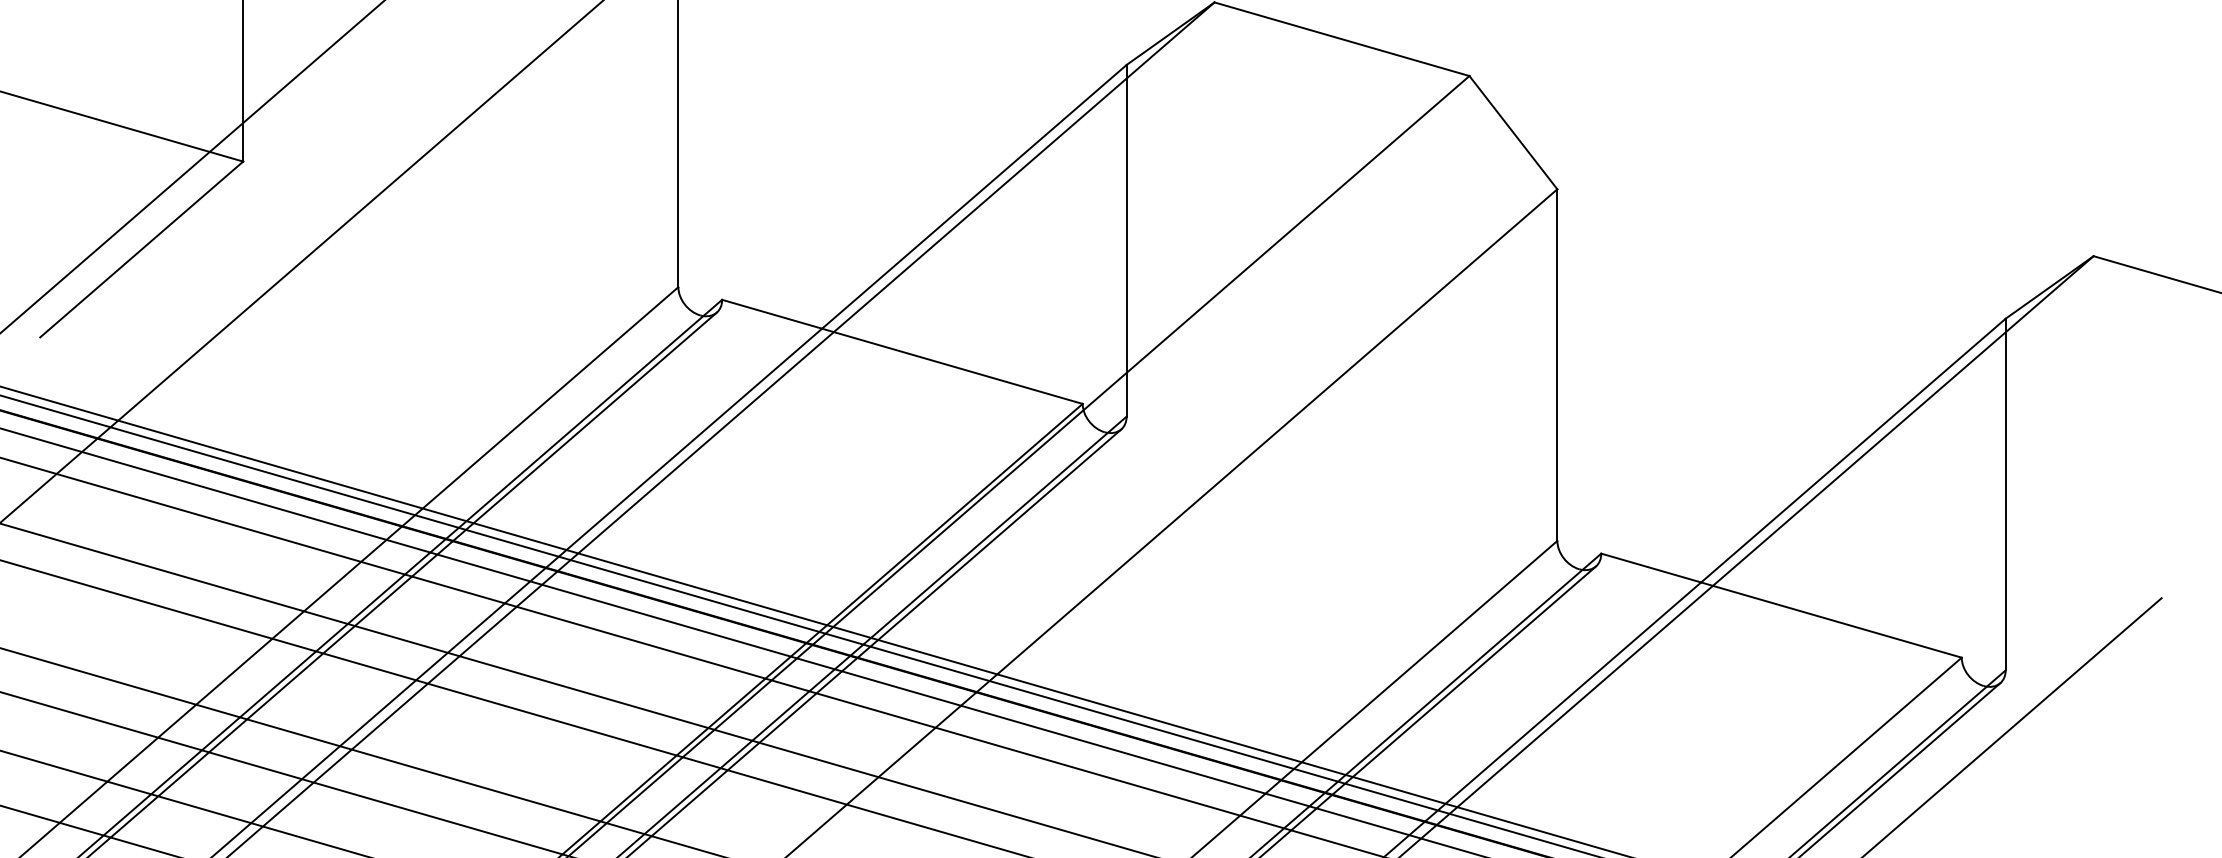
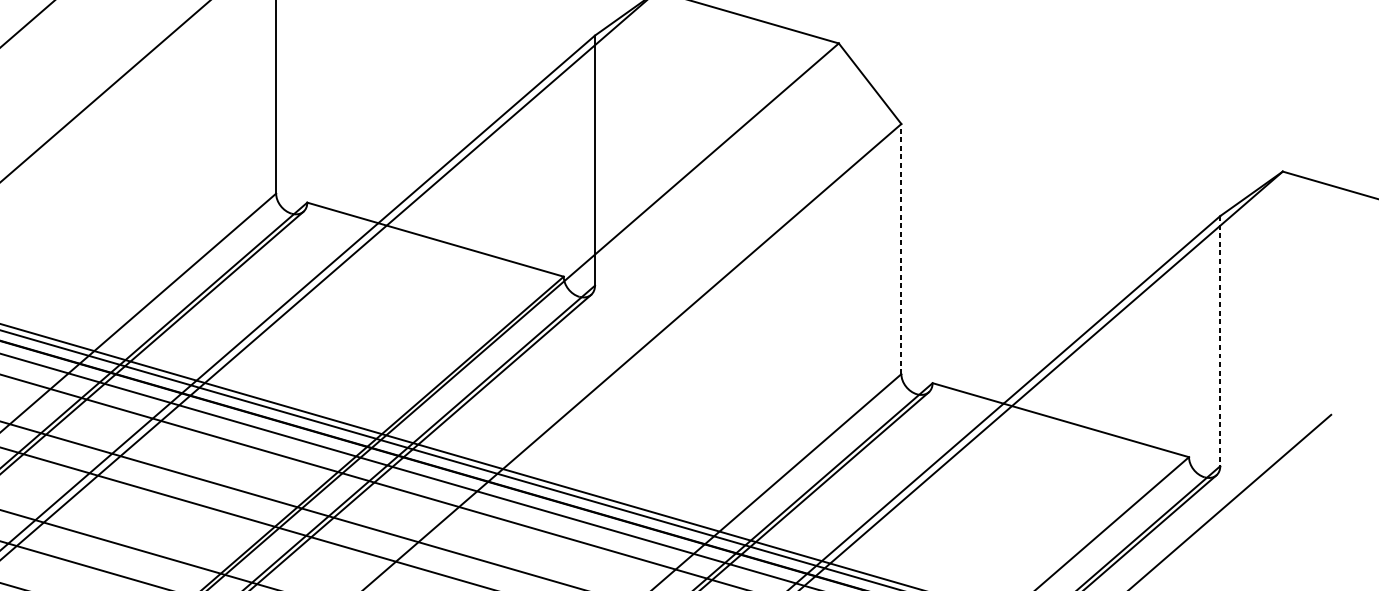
line: (1557, 365) -> (901, 249), solid -> dashed
line: (2005, 494) -> (1220, 341), solid -> dashed

